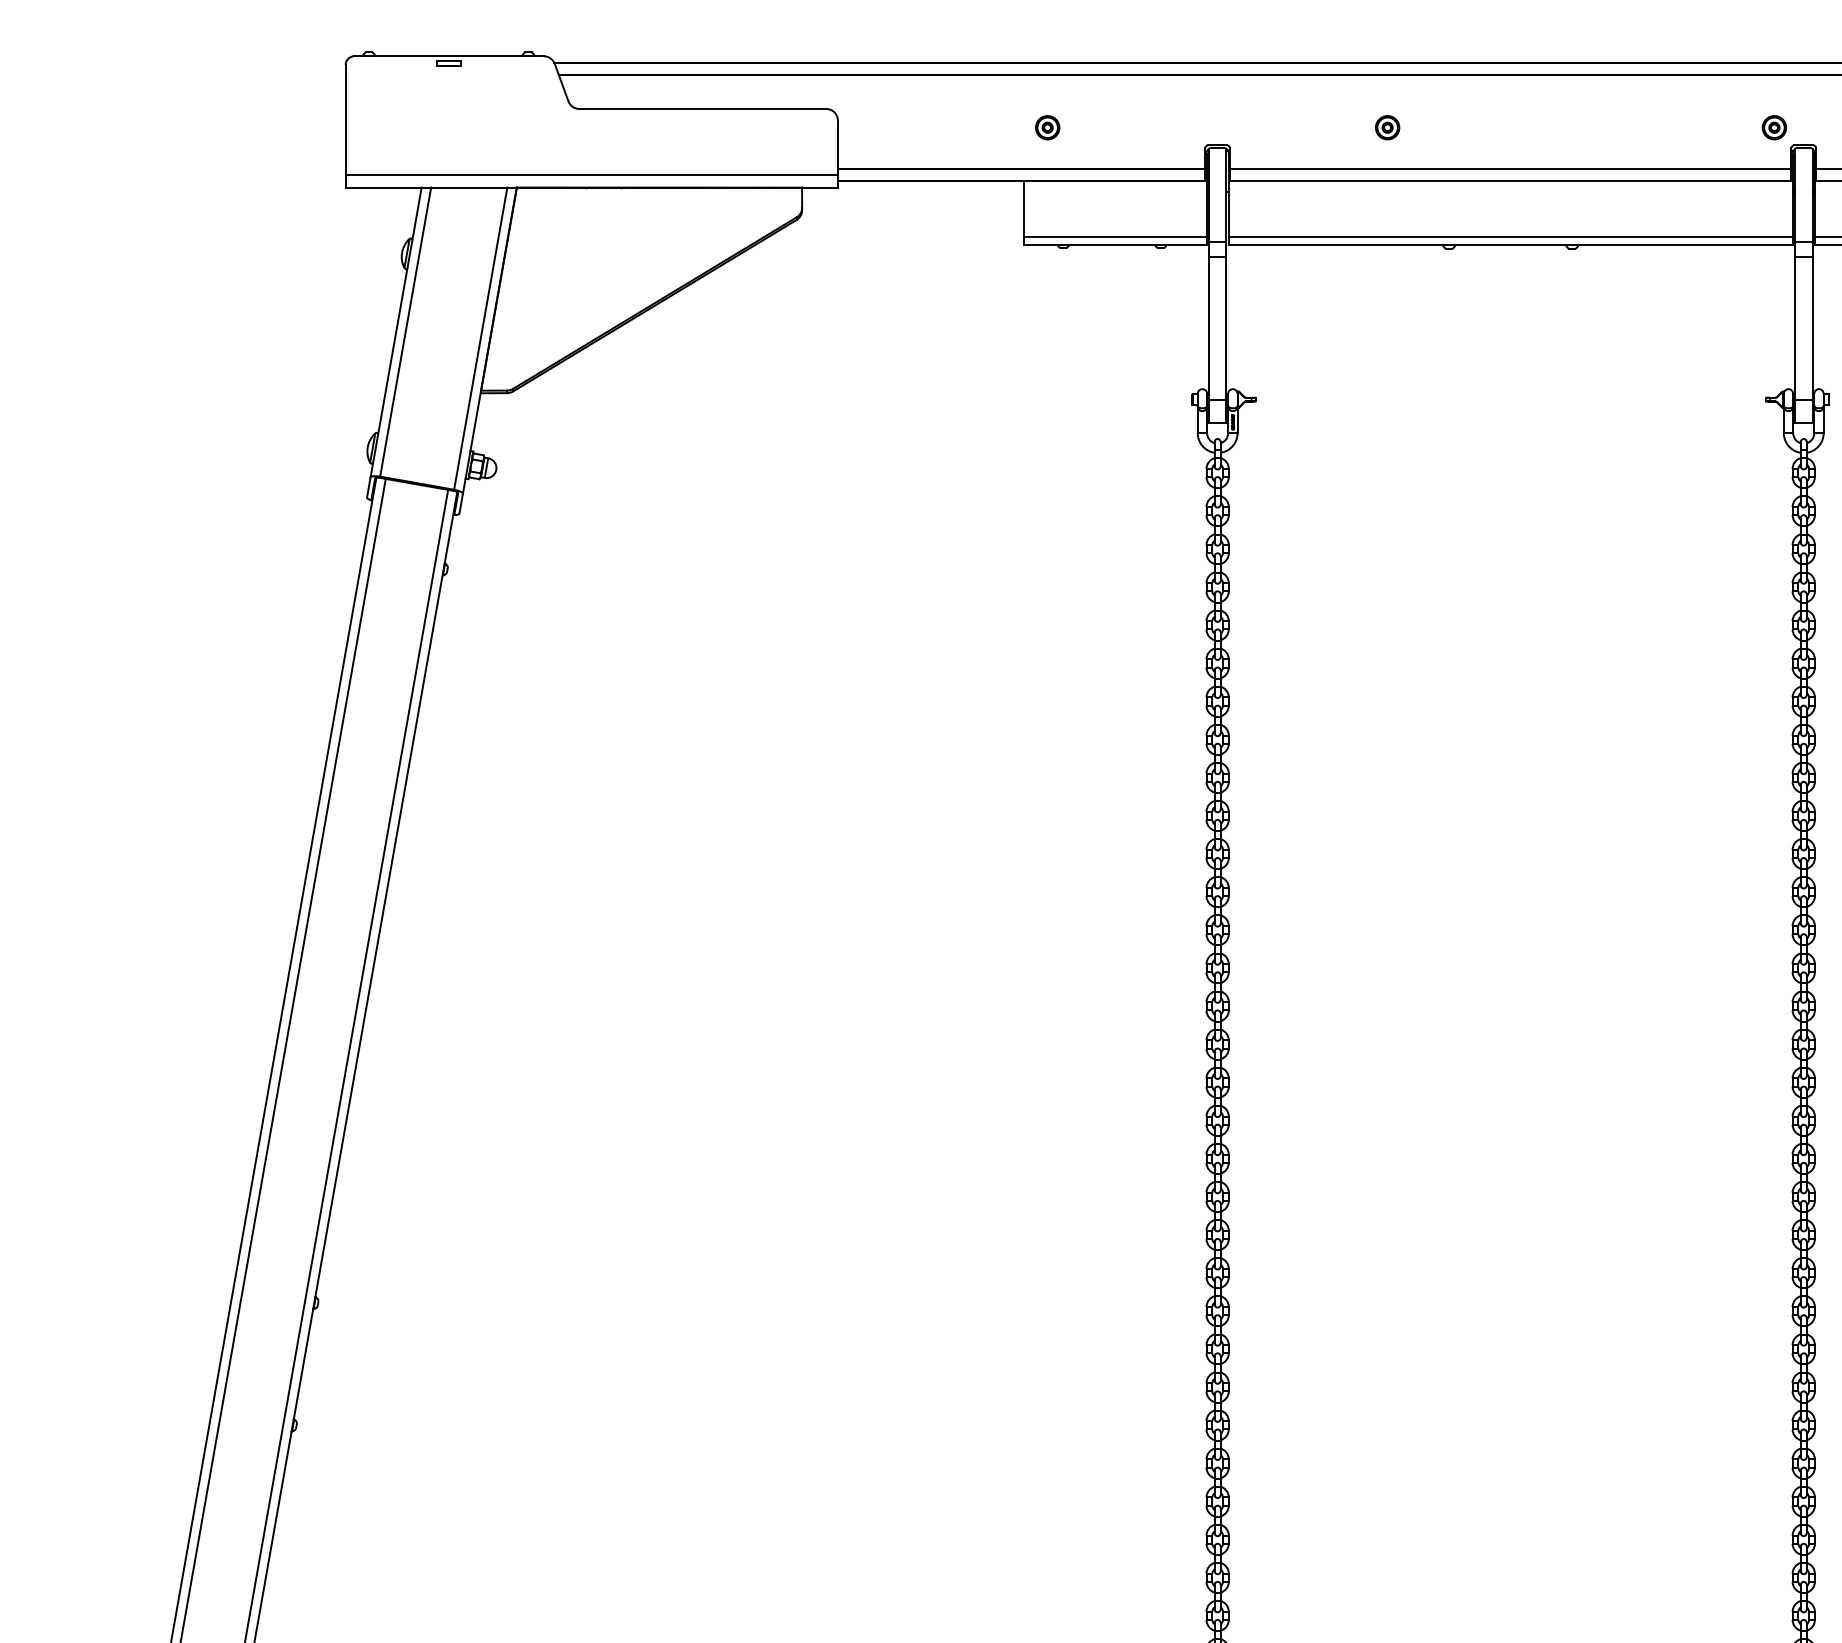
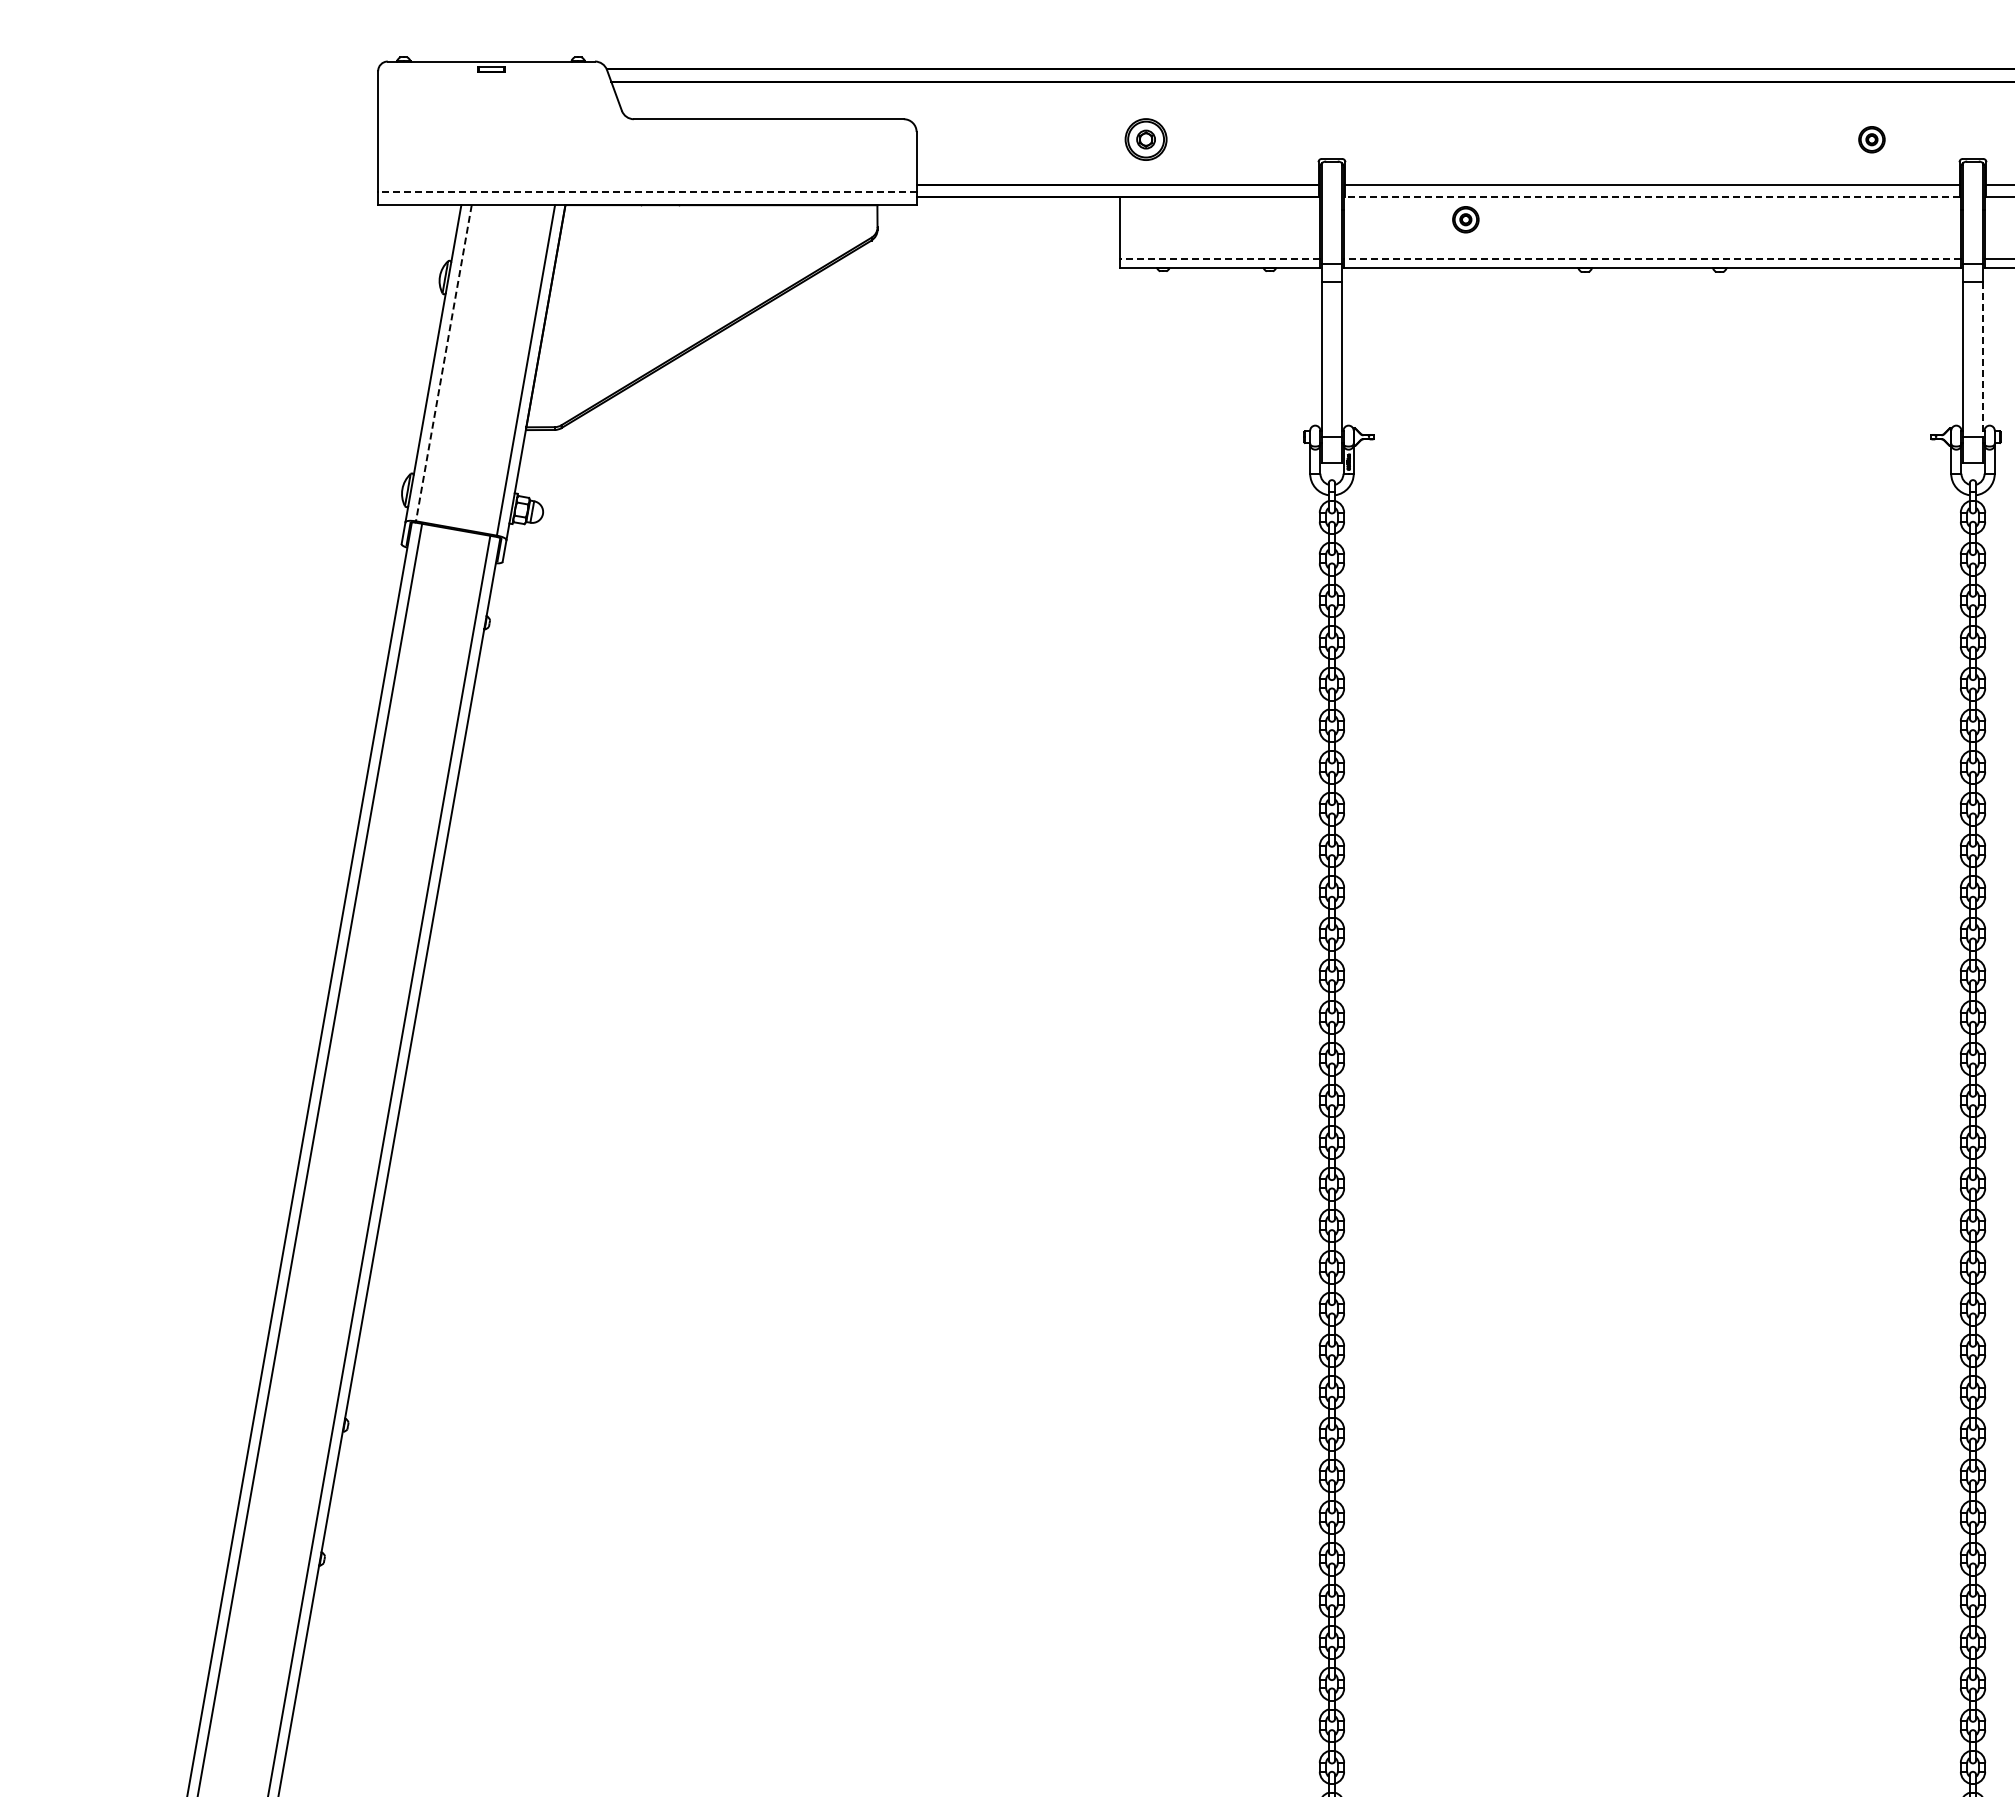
part: (1047, 127) -> (1145, 139), size x1.6
part: (1387, 127) -> (1465, 219), moved
part: (1774, 127) -> (1871, 139), moved
line: (590, 175) -> (646, 191), solid -> dashed
line: (1509, 180) -> (1651, 197), solid -> dashed
line: (1115, 237) -> (1220, 259), solid -> dashed
line: (1509, 237) -> (1651, 259), solid -> dashed
line: (1812, 328) -> (1982, 359), solid -> dashed
line: (405, 332) -> (443, 363), solid -> dashed

